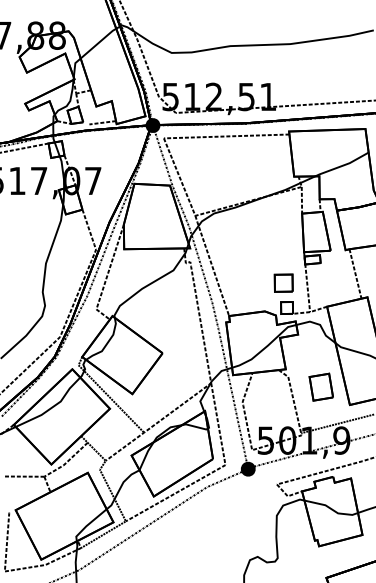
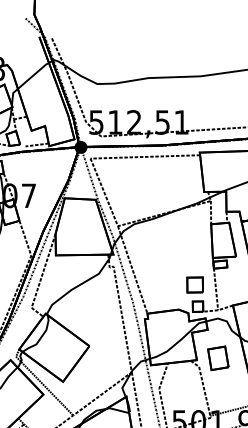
part: (320, 386) -> (217, 357), moved

